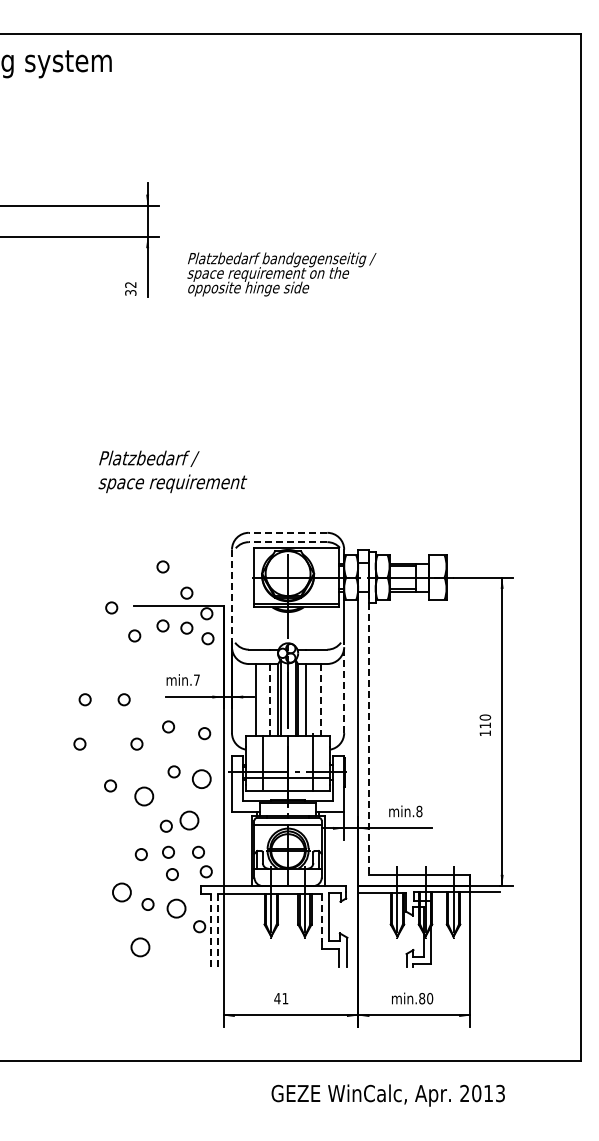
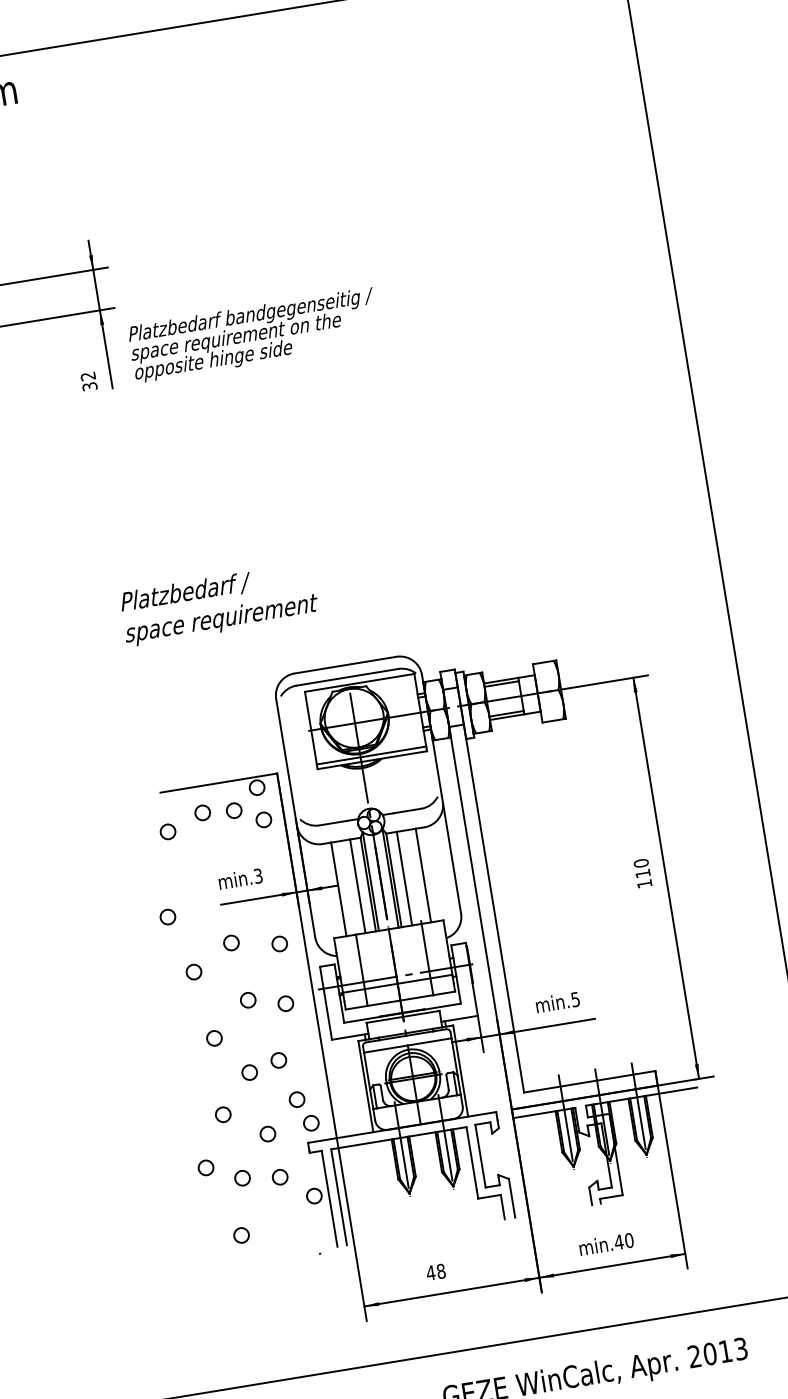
text: (281, 274) -> (253, 335), moved
text: (172, 471) -> (218, 604), moved
line: (287, 532) -> (344, 664), dashed -> solid
line: (287, 542) -> (346, 677), dashed -> solid
circle: (162, 566) -> (189, 735), removed
circle: (186, 592) -> (226, 764), removed
line: (232, 596) -> (286, 759), dashed -> solid
circle: (111, 607) -> (131, 799), removed
text: (196, 679) -> (257, 875), min.7 -> min.3
line: (344, 687) -> (451, 854), dashed -> solid
circle: (84, 699) -> (116, 925), removed
line: (270, 699) -> (358, 885), dashed -> solid
line: (320, 699) -> (423, 874), dashed -> solid
line: (369, 733) -> (494, 908), dashed -> solid
circle: (79, 743) -> (119, 983), removed
circle: (201, 778) -> (285, 1003), size x0.62
circle: (110, 785) -> (168, 1031), removed
circle: (143, 795) -> (213, 1037), size x0.62
text: (419, 811) -> (575, 999), 8 -> 5
circle: (189, 820) -> (278, 1060), size x0.62
circle: (168, 851) -> (257, 1104), removed
circle: (121, 891) -> (205, 1166), size x0.62
circle: (175, 907) -> (278, 1176), size x0.62
line: (322, 918) -> (472, 1159), dashed -> solid
line: (210, 930) -> (329, 1198), dashed -> solid
line: (218, 930) -> (339, 1197), dashed -> solid
circle: (139, 946) -> (240, 1234), size x0.62
text: (285, 998) -> (441, 1271), 41 -> 48
text: (421, 998) -> (618, 1242), 80 -> 40

